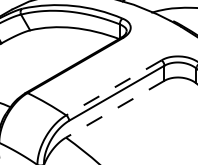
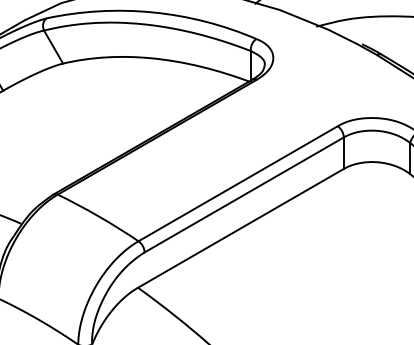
line: (113, 88) -> (237, 185), dashed -> solid
line: (115, 109) -> (241, 228), dashed -> solid

